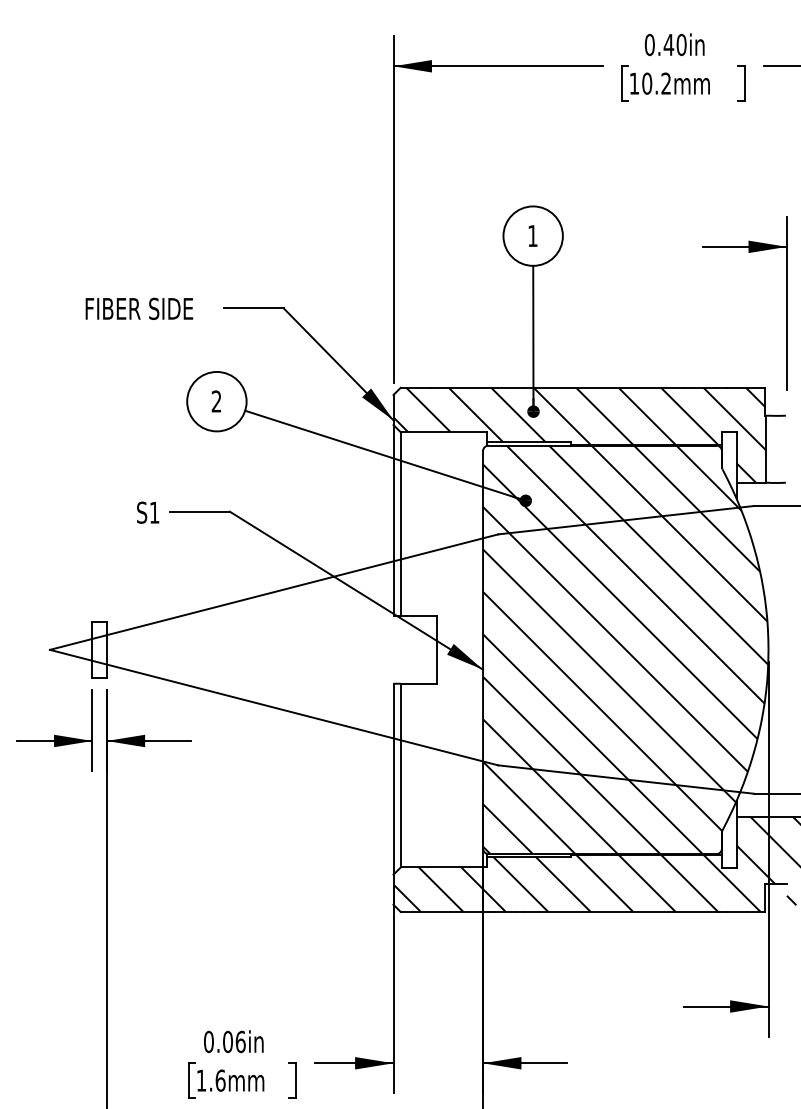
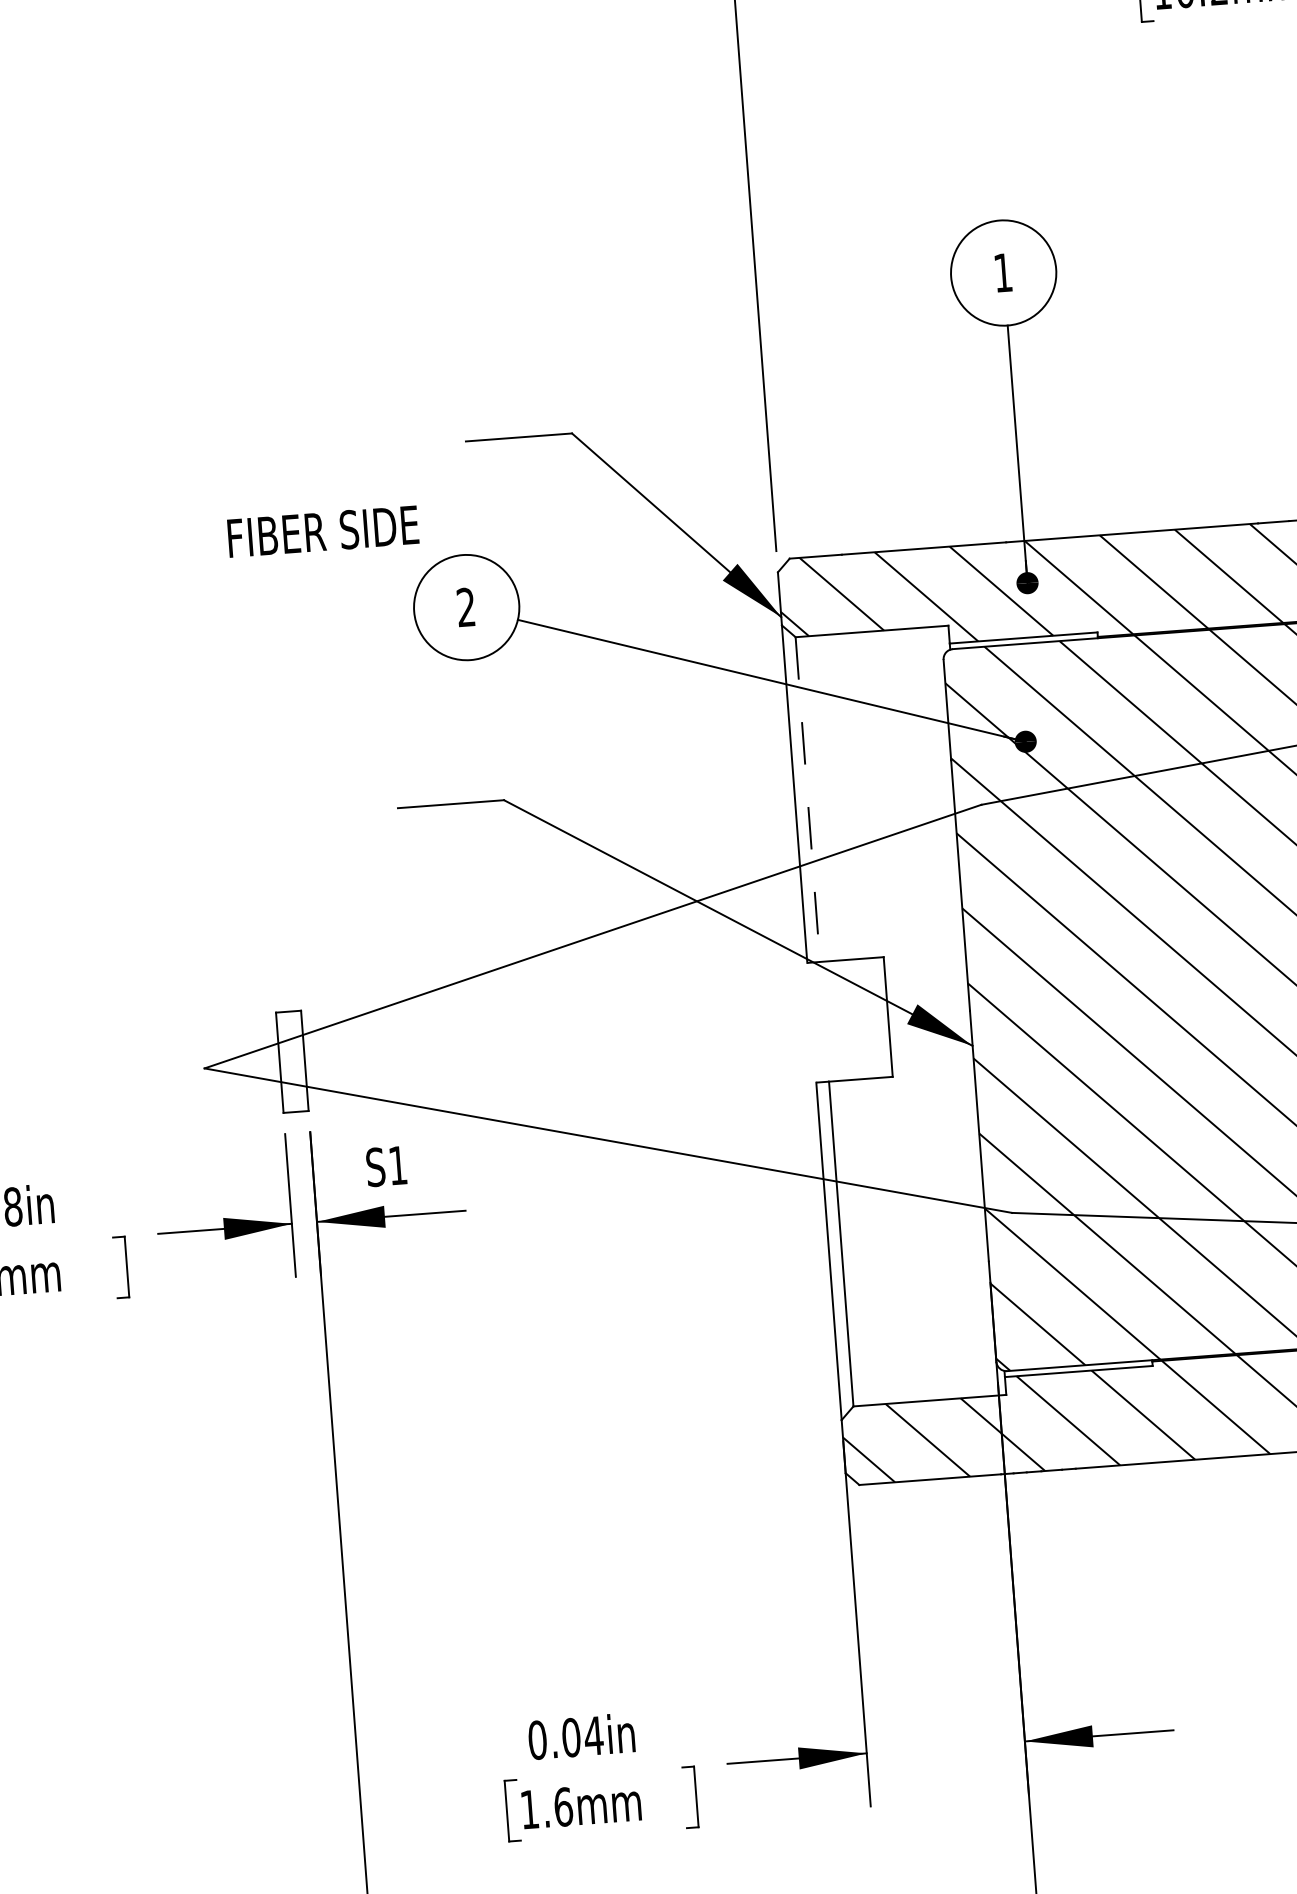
text: (139, 308) -> (323, 530), moved
text: (148, 512) -> (387, 1165), moved
line: (400, 524) -> (807, 800), solid -> dashed
text: (240, 1041) -> (593, 1735), 0.06in -> 0.04in

